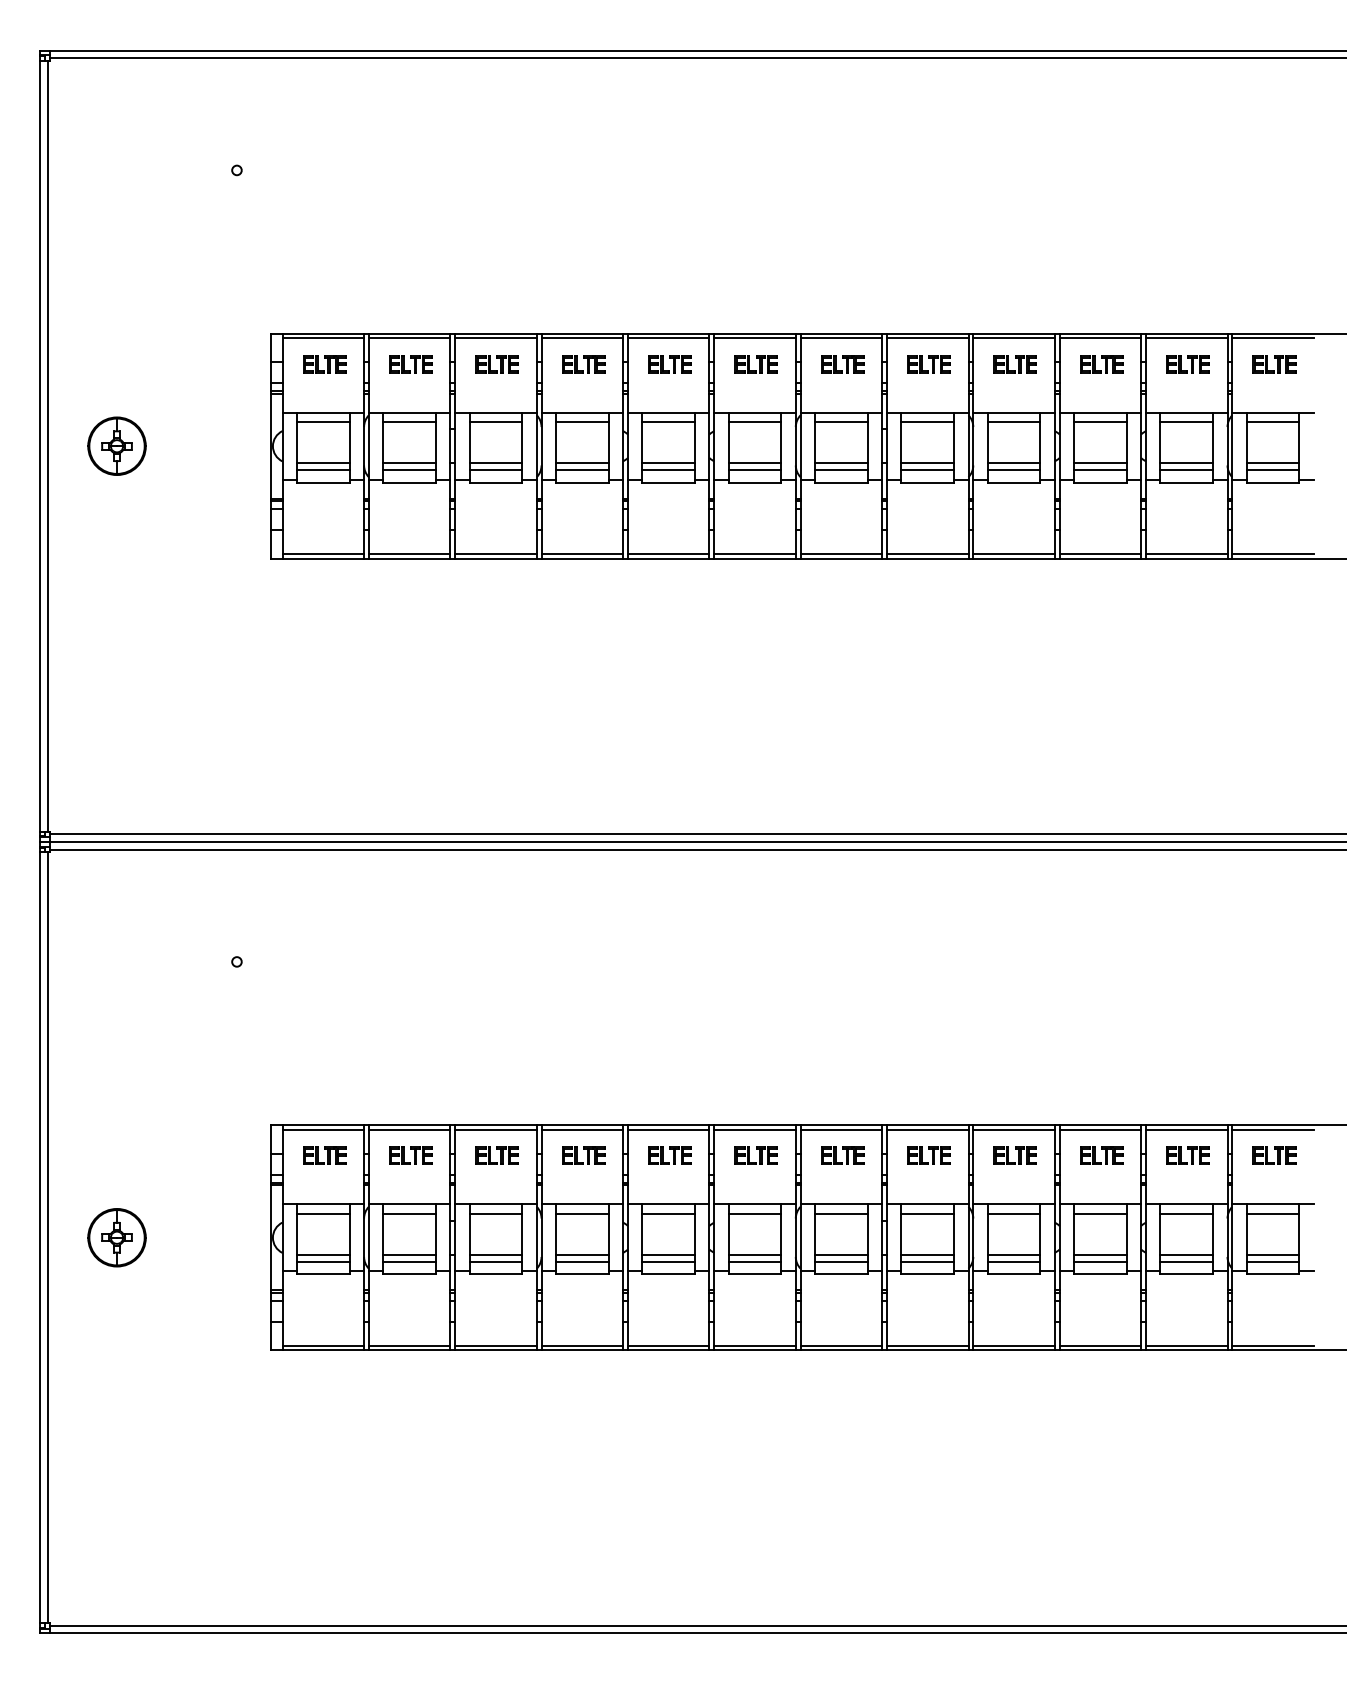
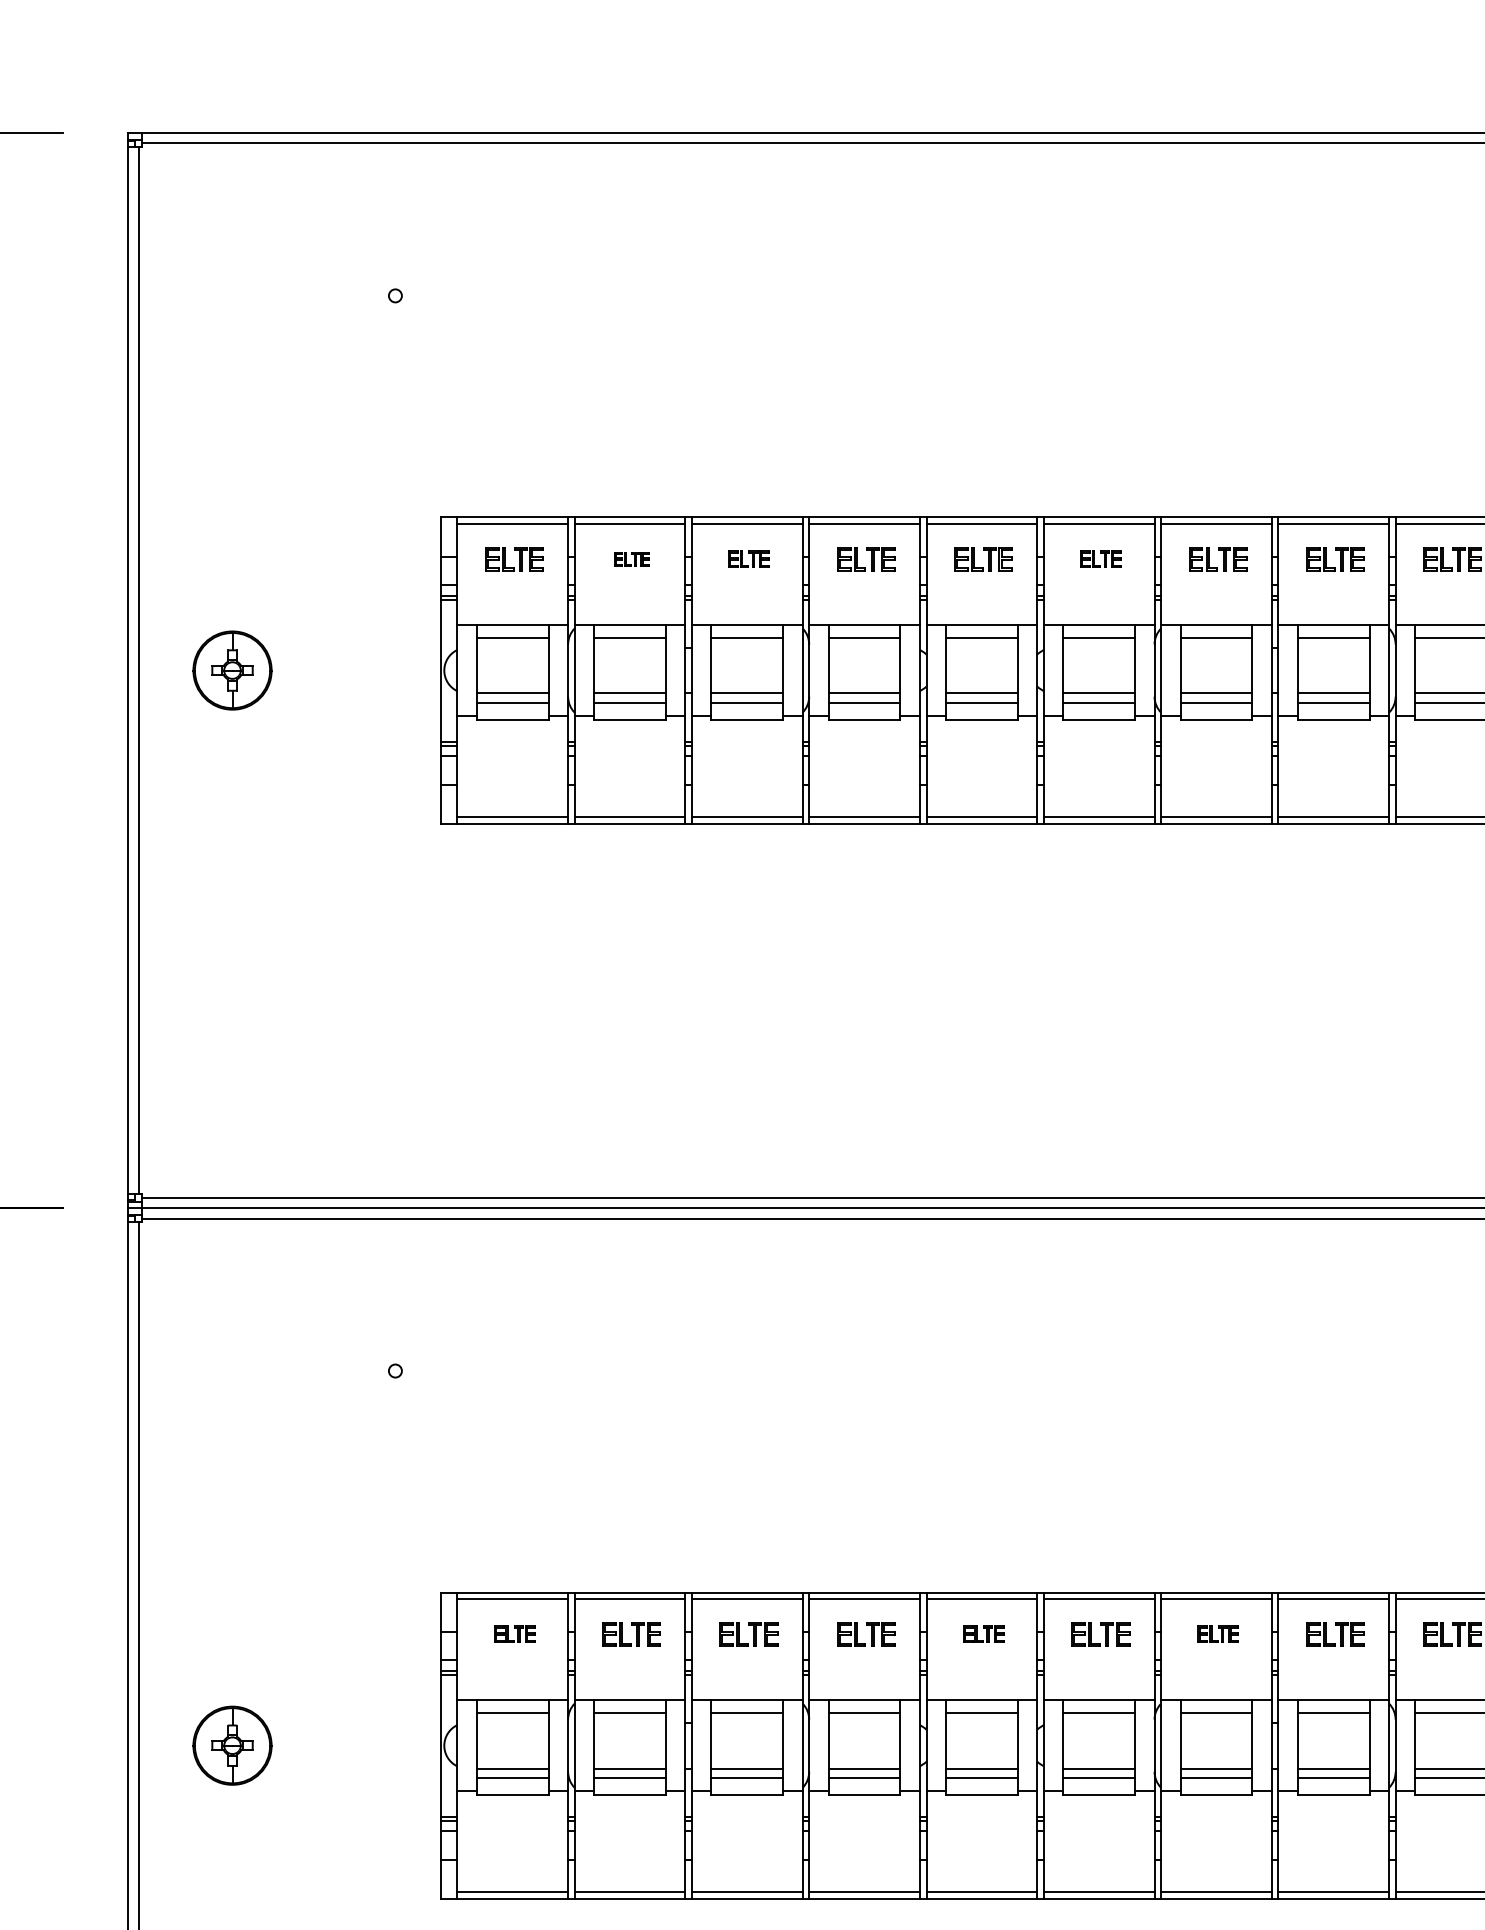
part: (410, 364) -> (631, 559), size x0.6
part: (496, 364) -> (747, 559), size x0.7
part: (755, 364) -> (1099, 559), size x0.7
part: (324, 1155) -> (514, 1634), size x0.7
part: (669, 1155) -> (982, 1634), size x0.7
part: (842, 1155) -> (1217, 1634), size x0.7

